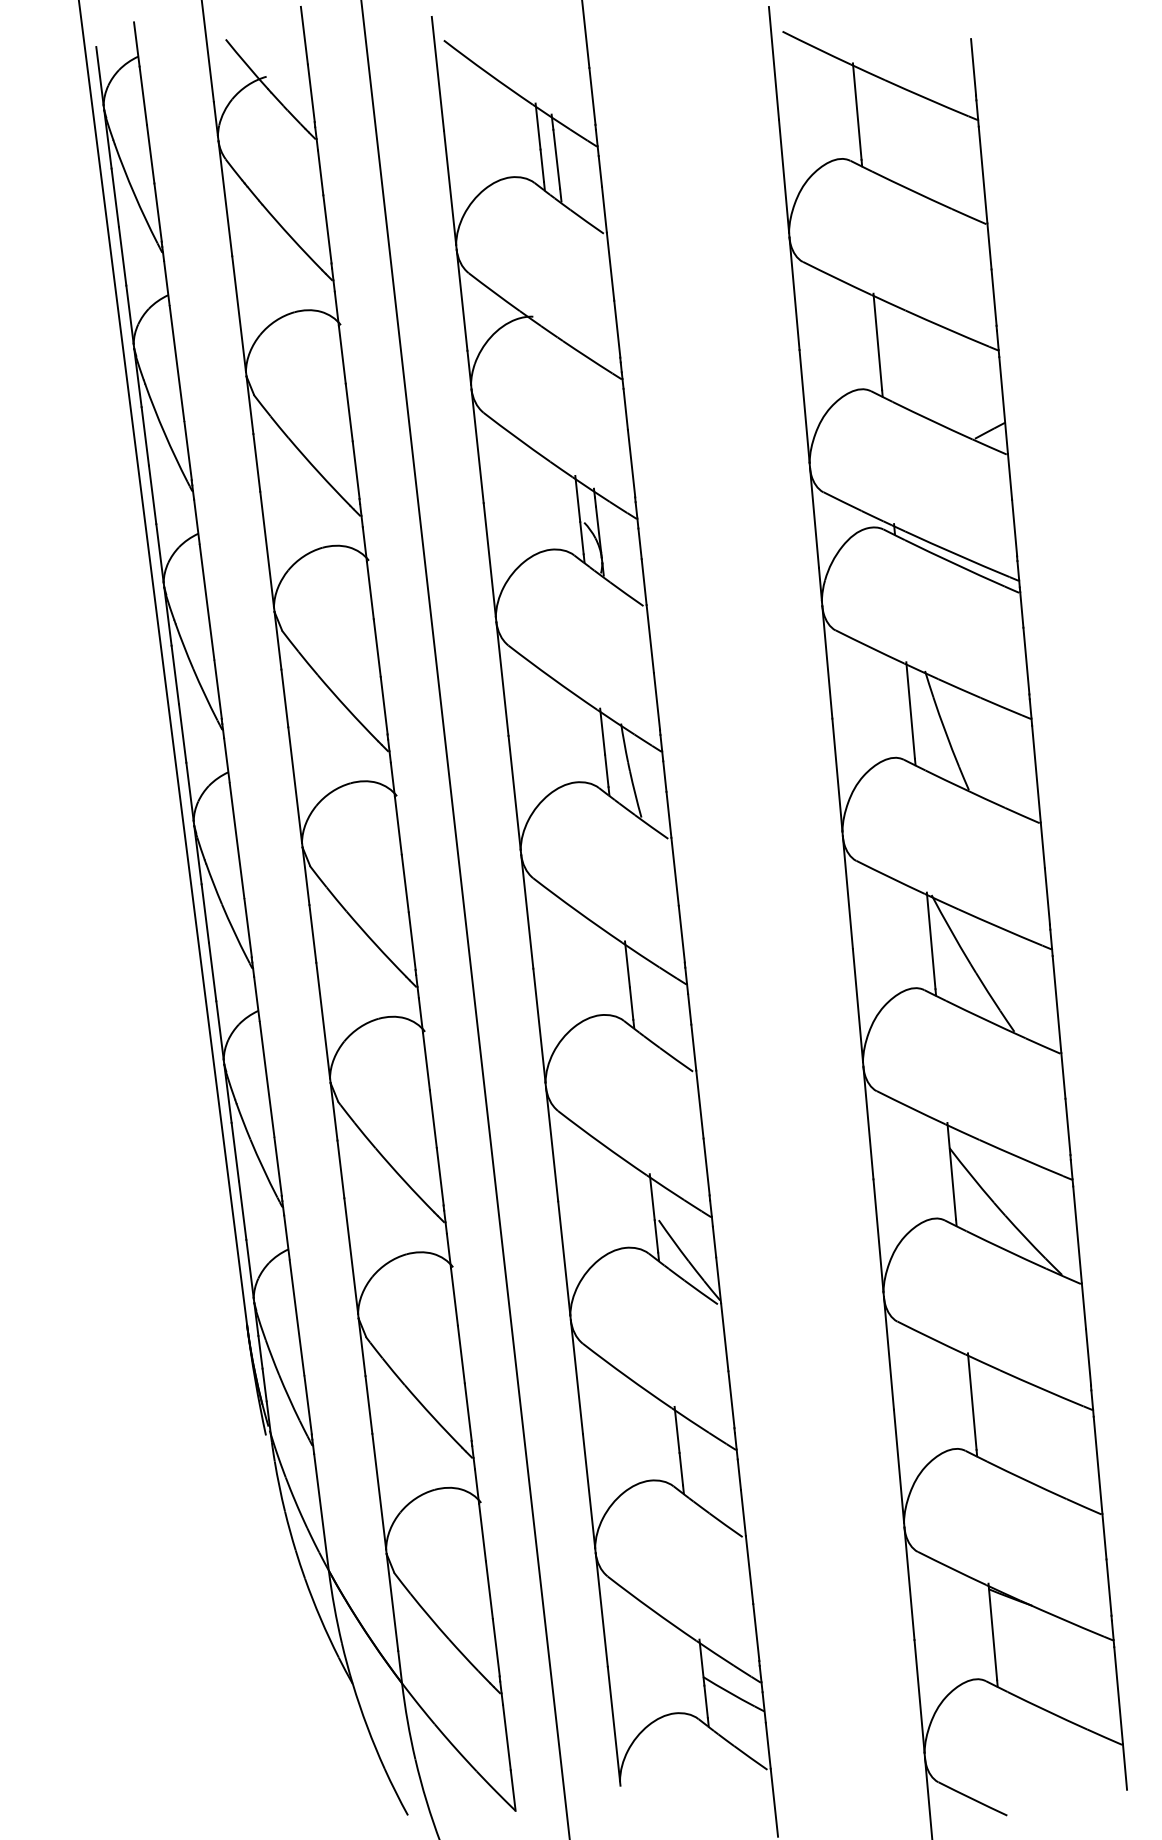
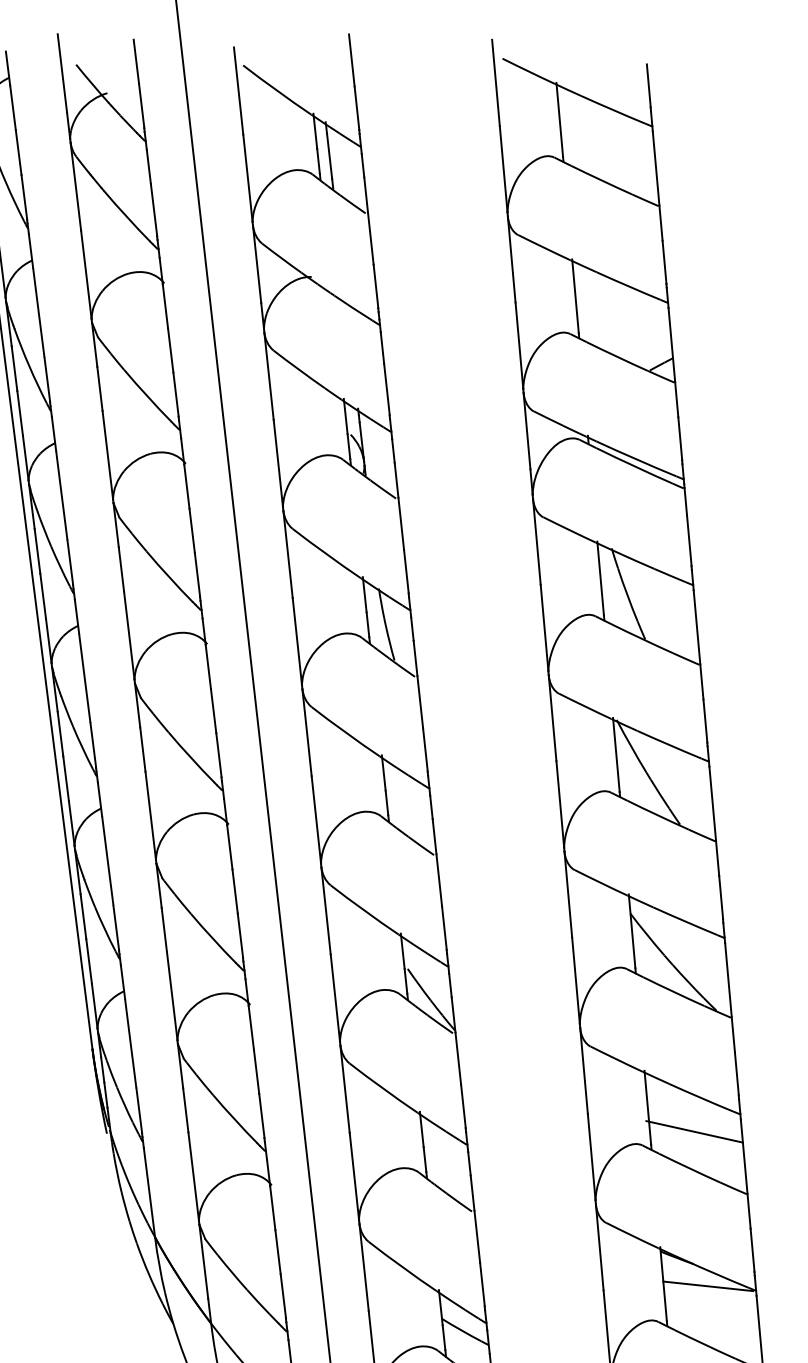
line: (1033, 1432) -> (694, 1131), added
line: (1050, 1634) -> (707, 1286), added

